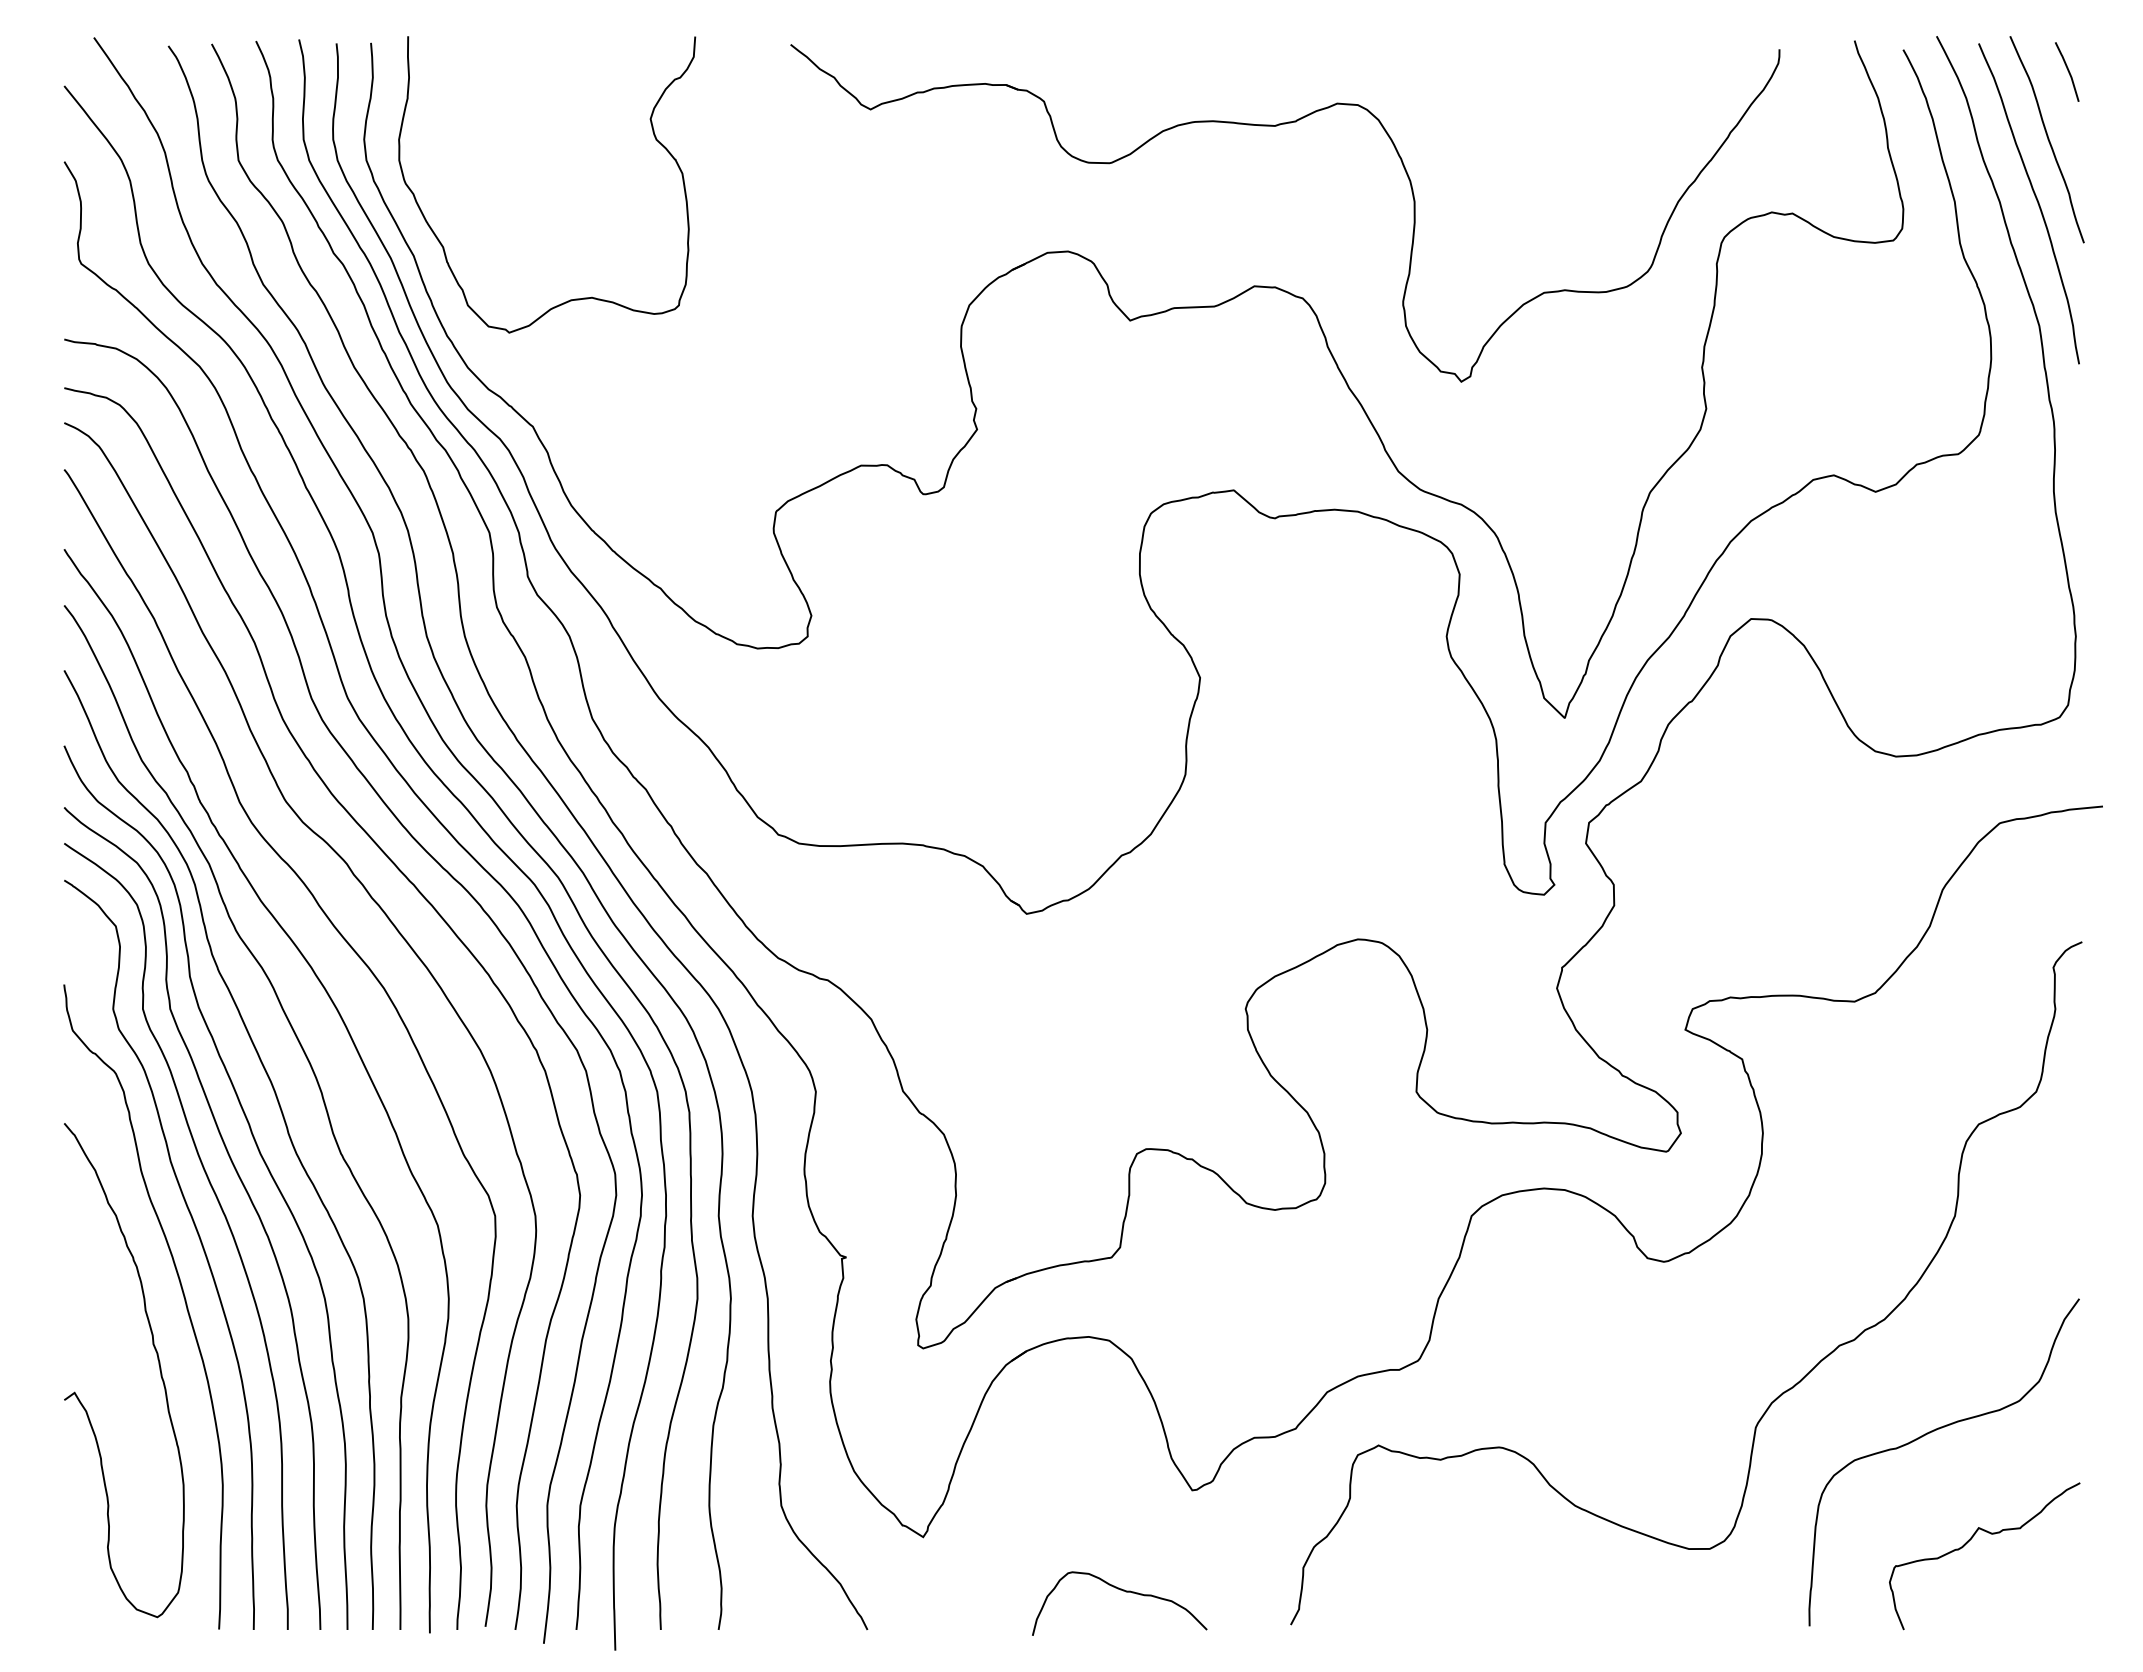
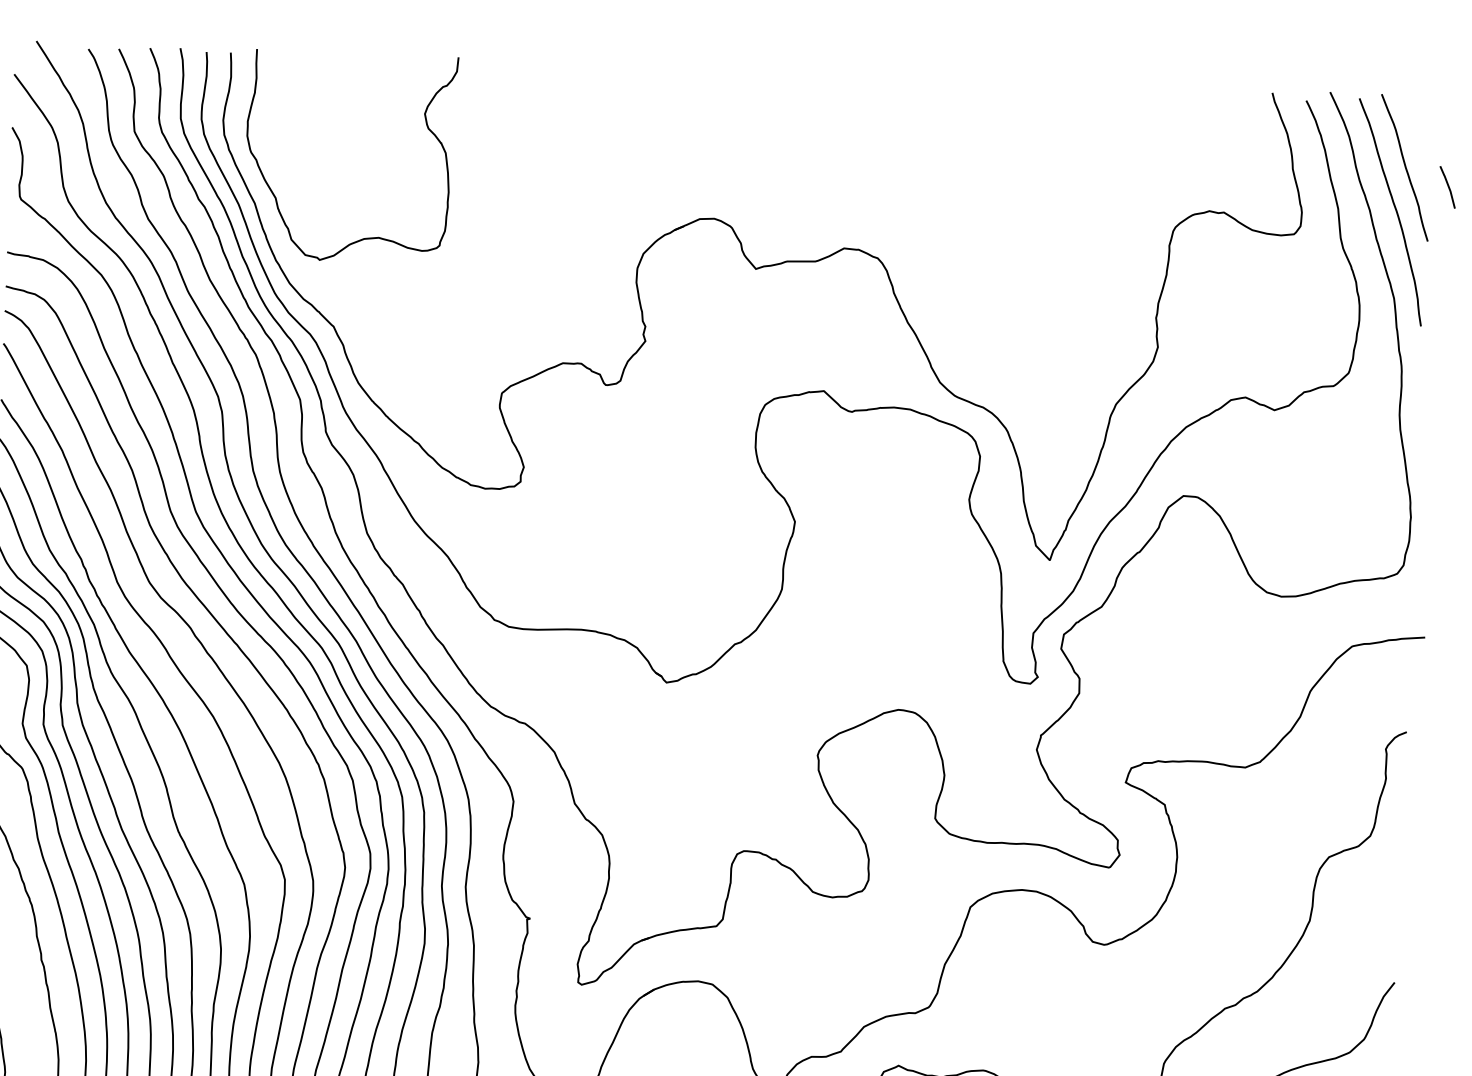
line: (2067, 71) -> (1447, 187), moved
part: (1277, 126) -> (864, 136), removed

